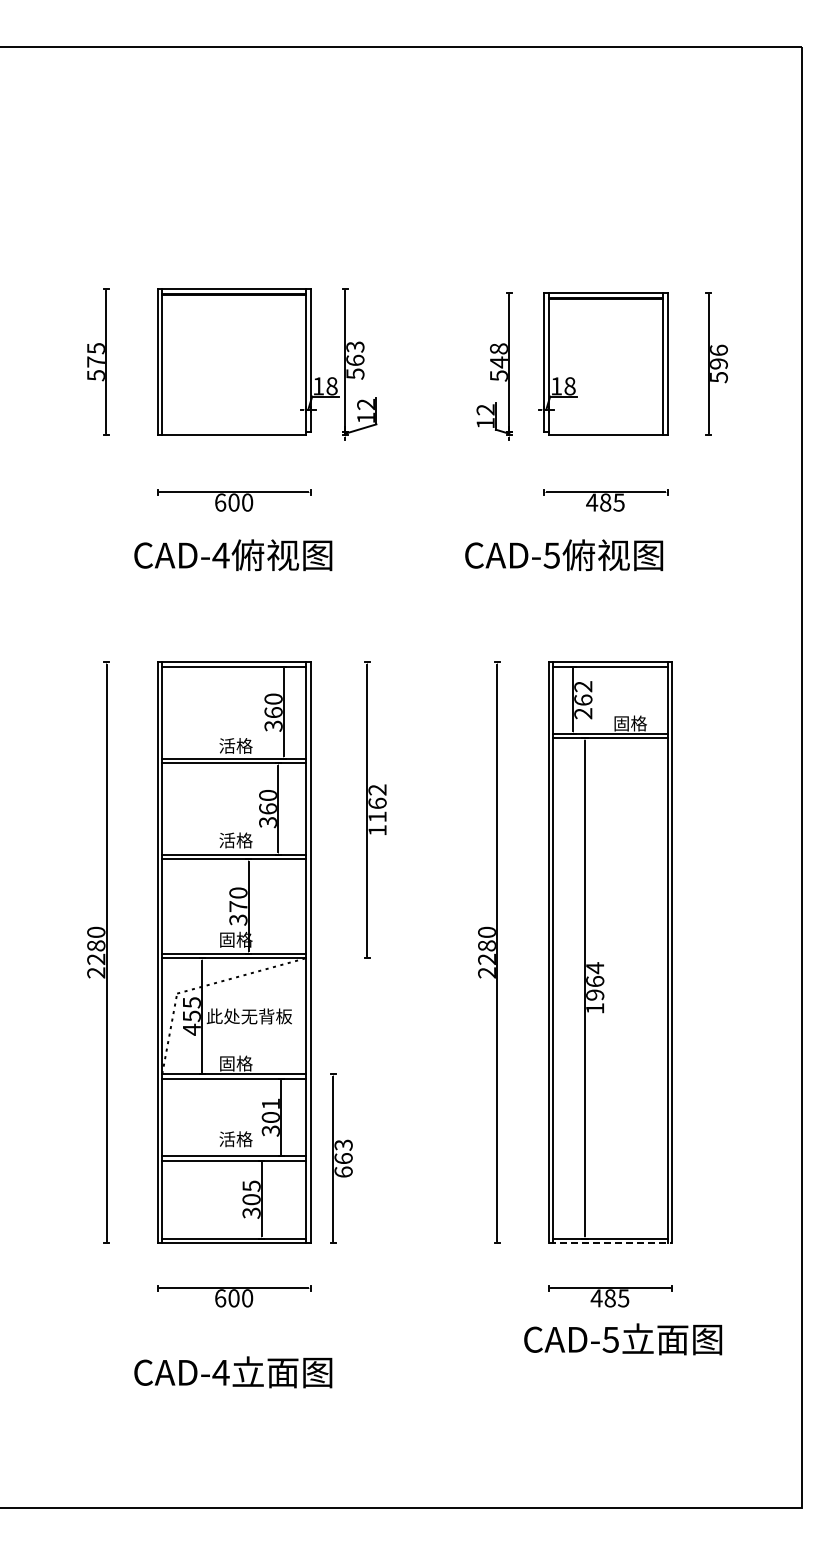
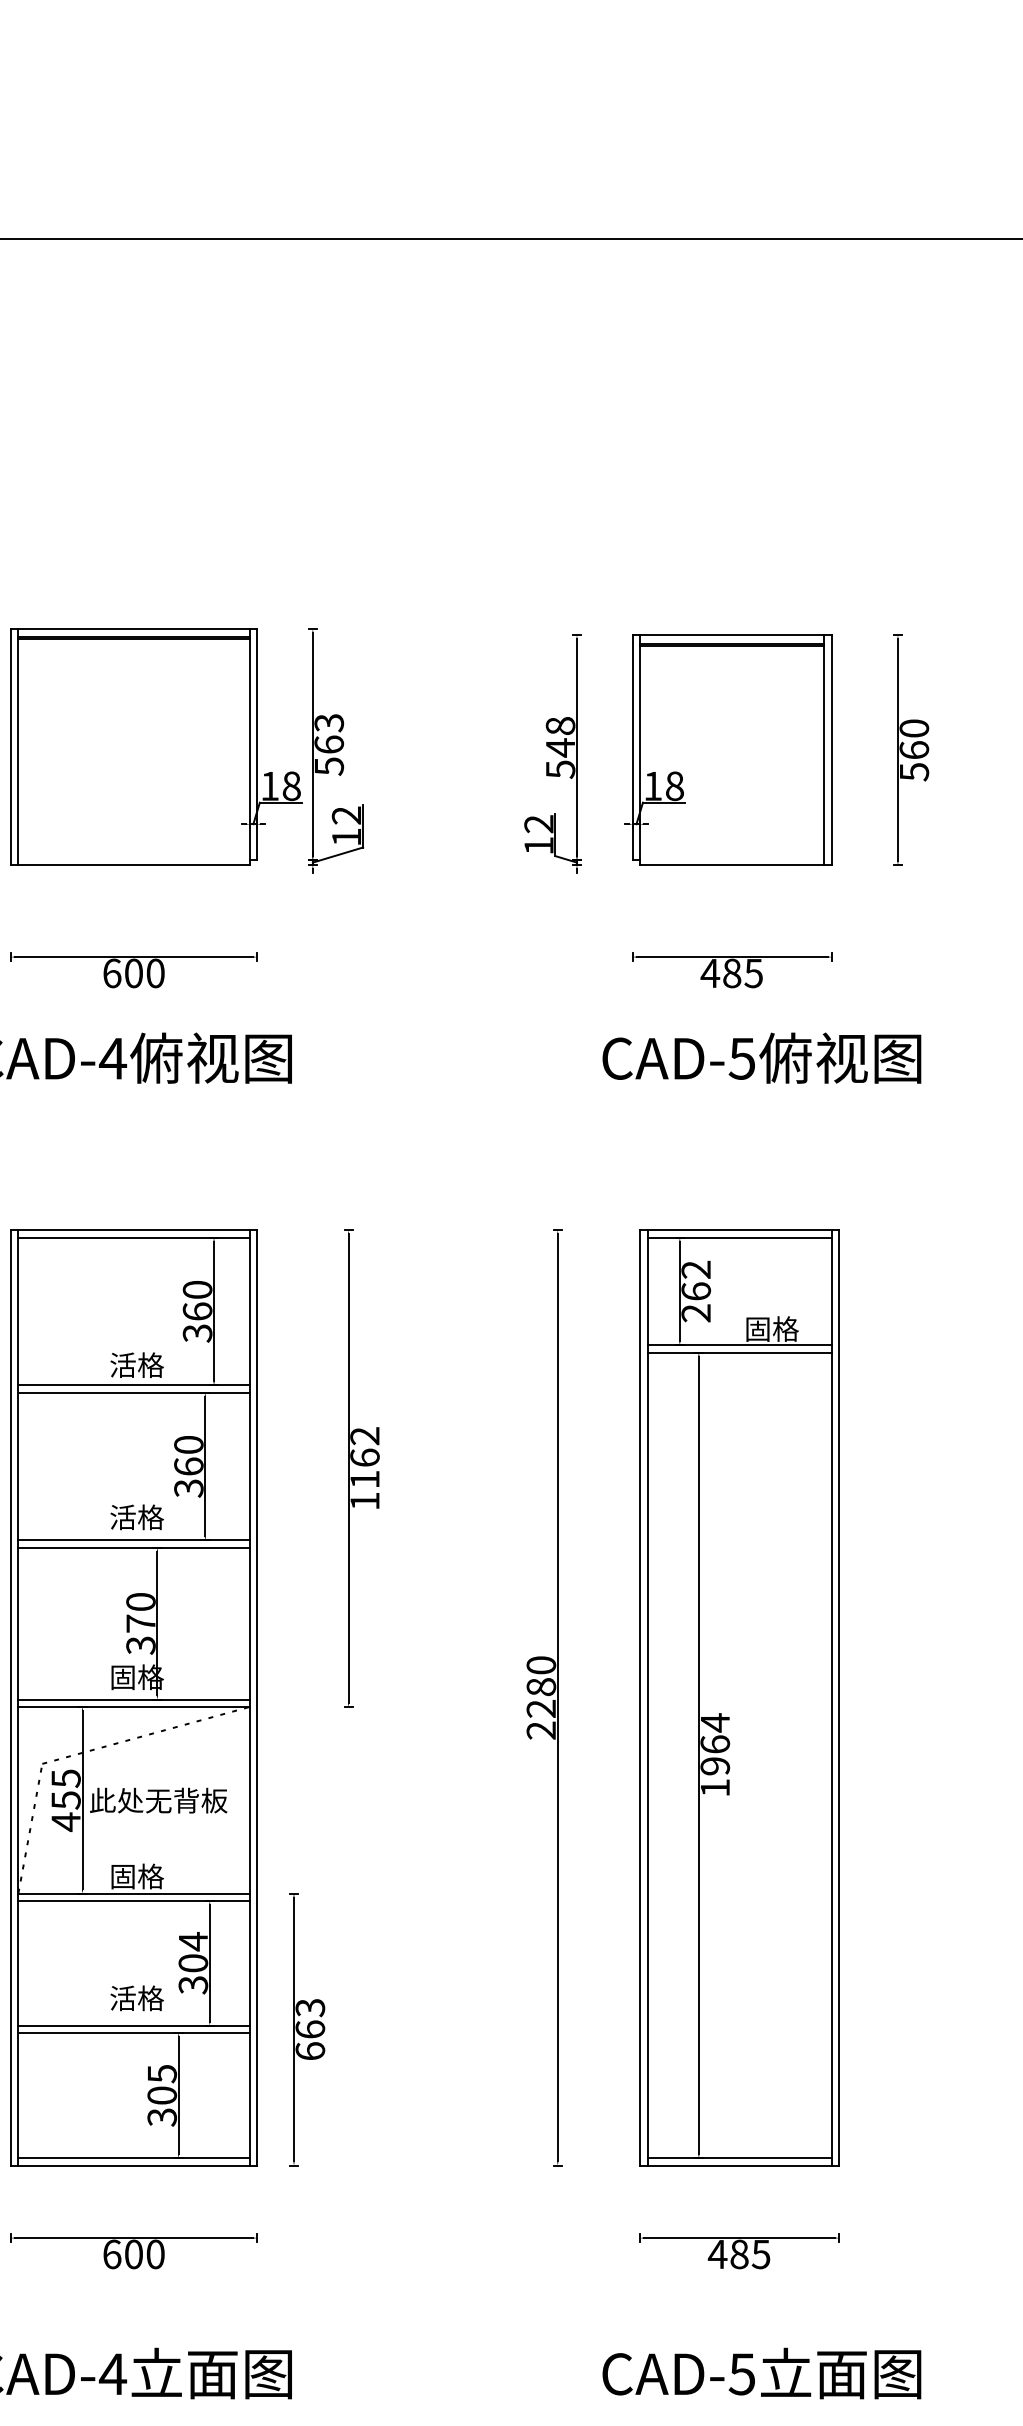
text: (718, 356) -> (913, 738), 596 -> 560
text: (564, 555) -> (762, 1058), moved
text: (270, 1104) -> (192, 1942), 301 -> 304
line: (610, 1243) -> (739, 2166), dashed -> solid
text: (623, 1339) -> (762, 2373), moved

